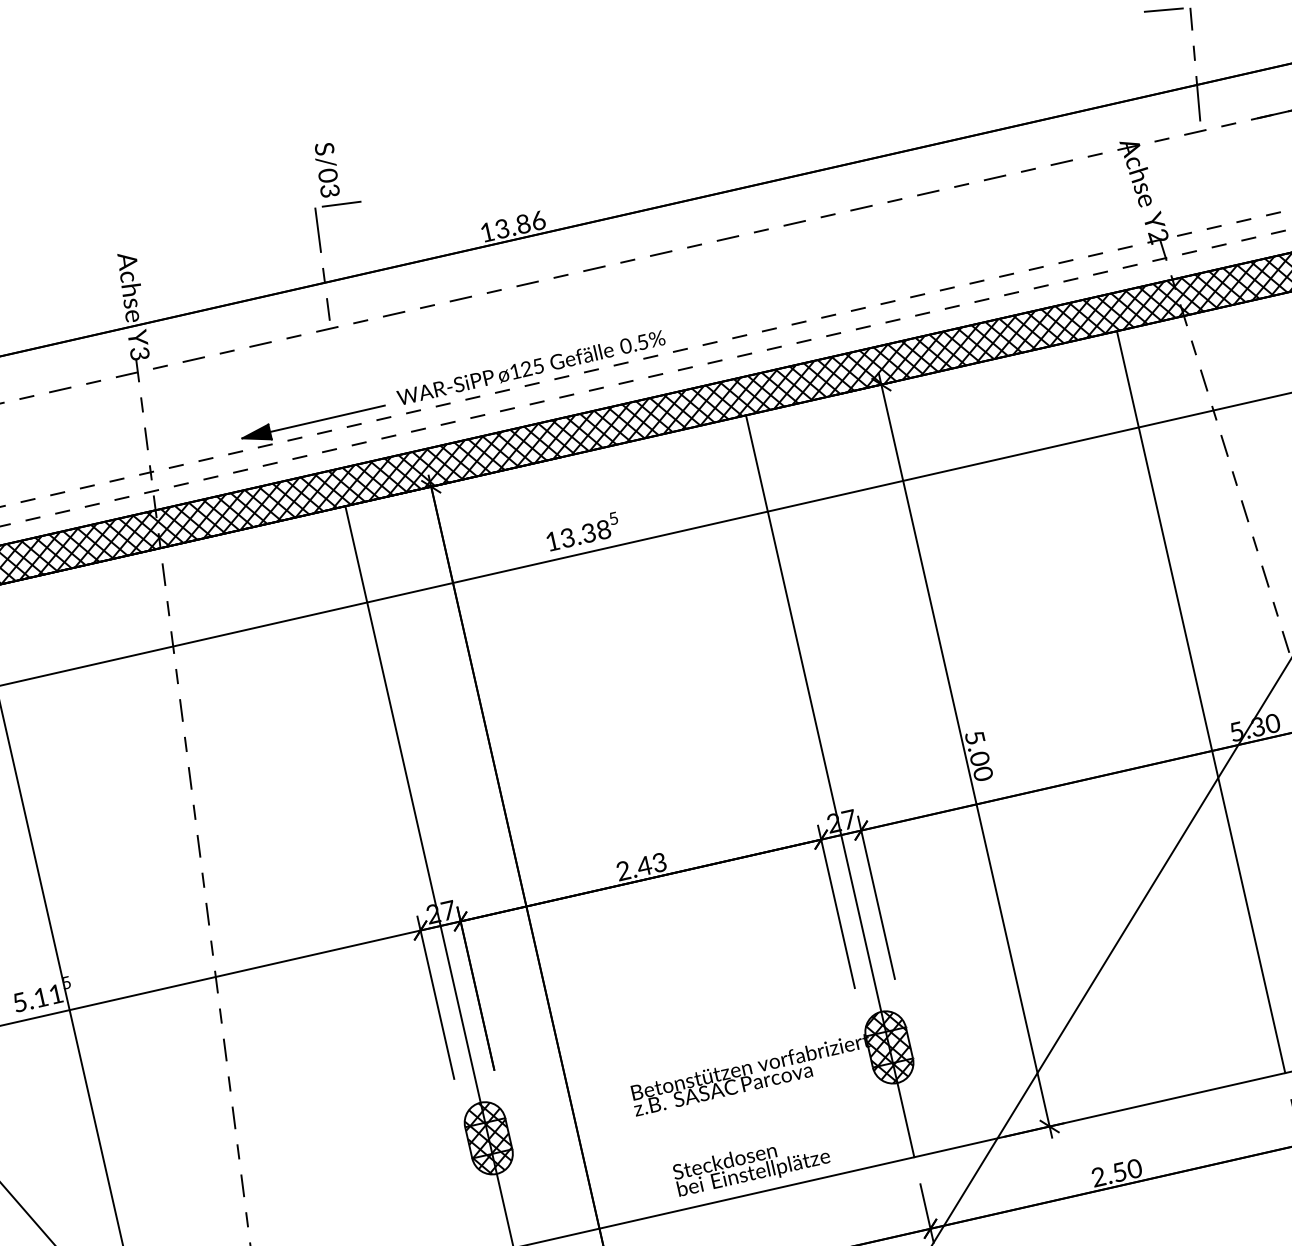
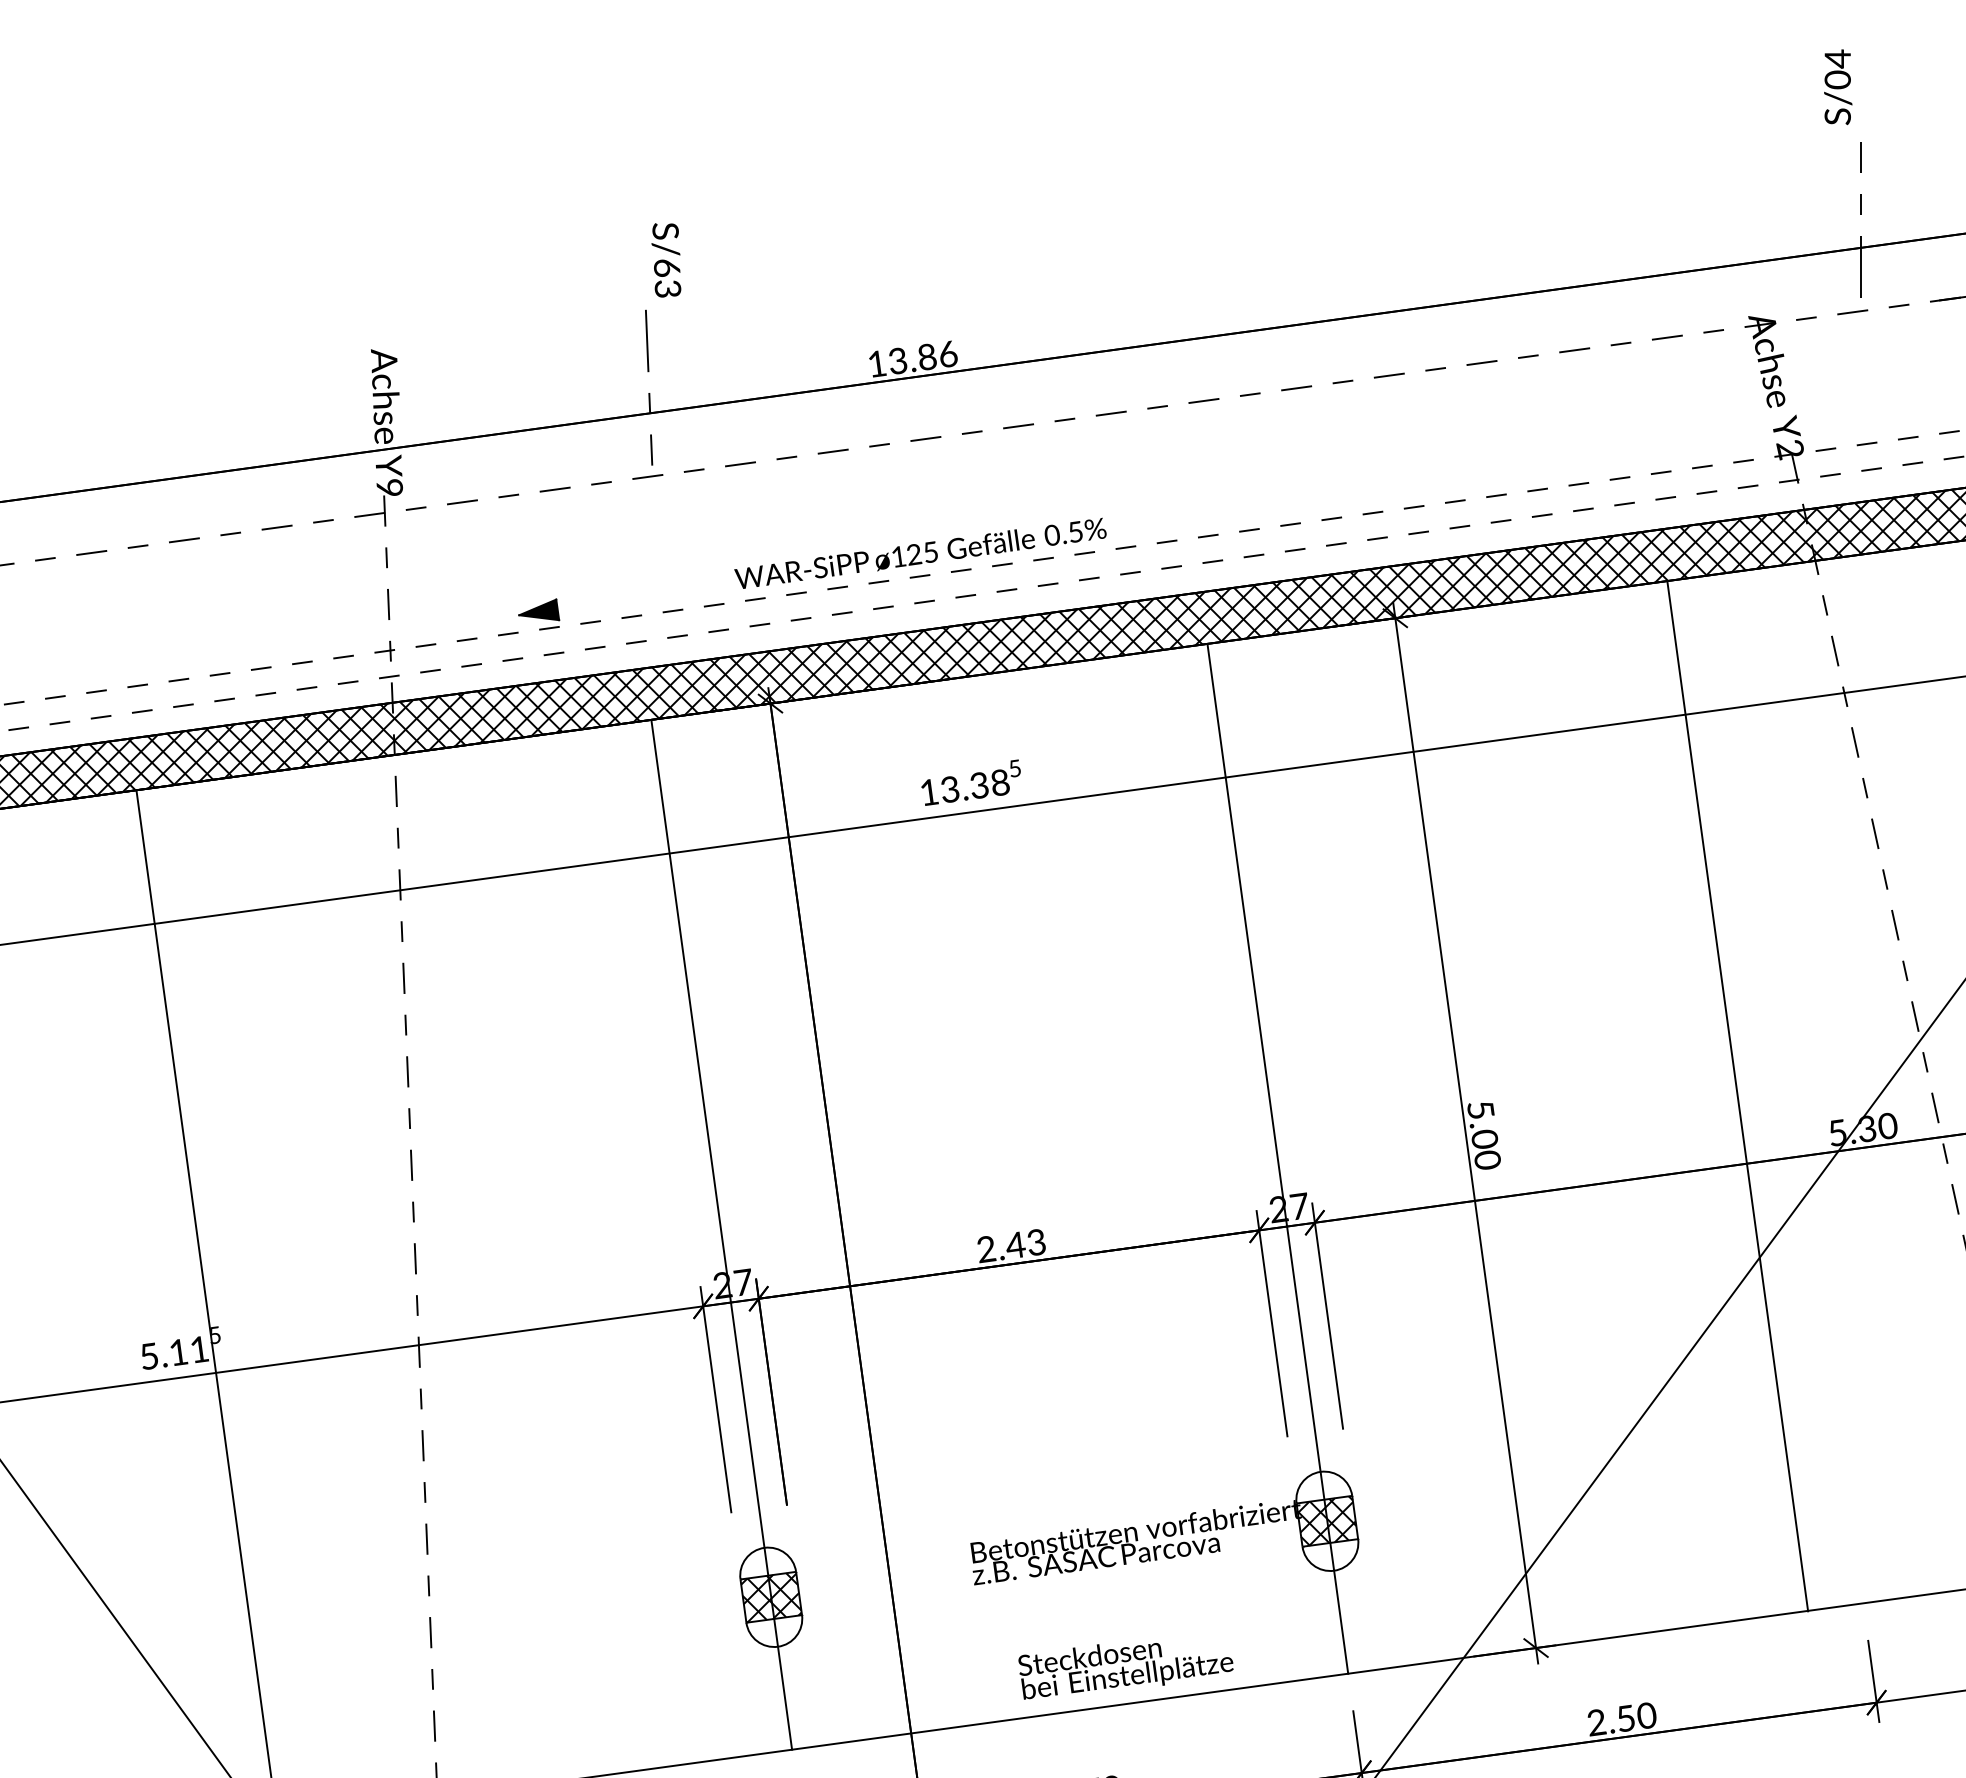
line: (1163, 9) -> (1823, 141), removed
text: (328, 175) -> (667, 267), S/03 -> S/63
line: (341, 204) -> (682, 308), removed
text: (139, 353) -> (389, 487), Y3 -> Y9
line: (326, 418) -> (636, 598), removed
line: (1200, 702) -> (1737, 1096), moved
hatch: (883, 1022) -> (1322, 1486), removed
hatch: (893, 1072) -> (1330, 1555), removed
hatch: (482, 1114) -> (765, 1563), removed
hatch: (491, 1162) -> (772, 1630), removed

